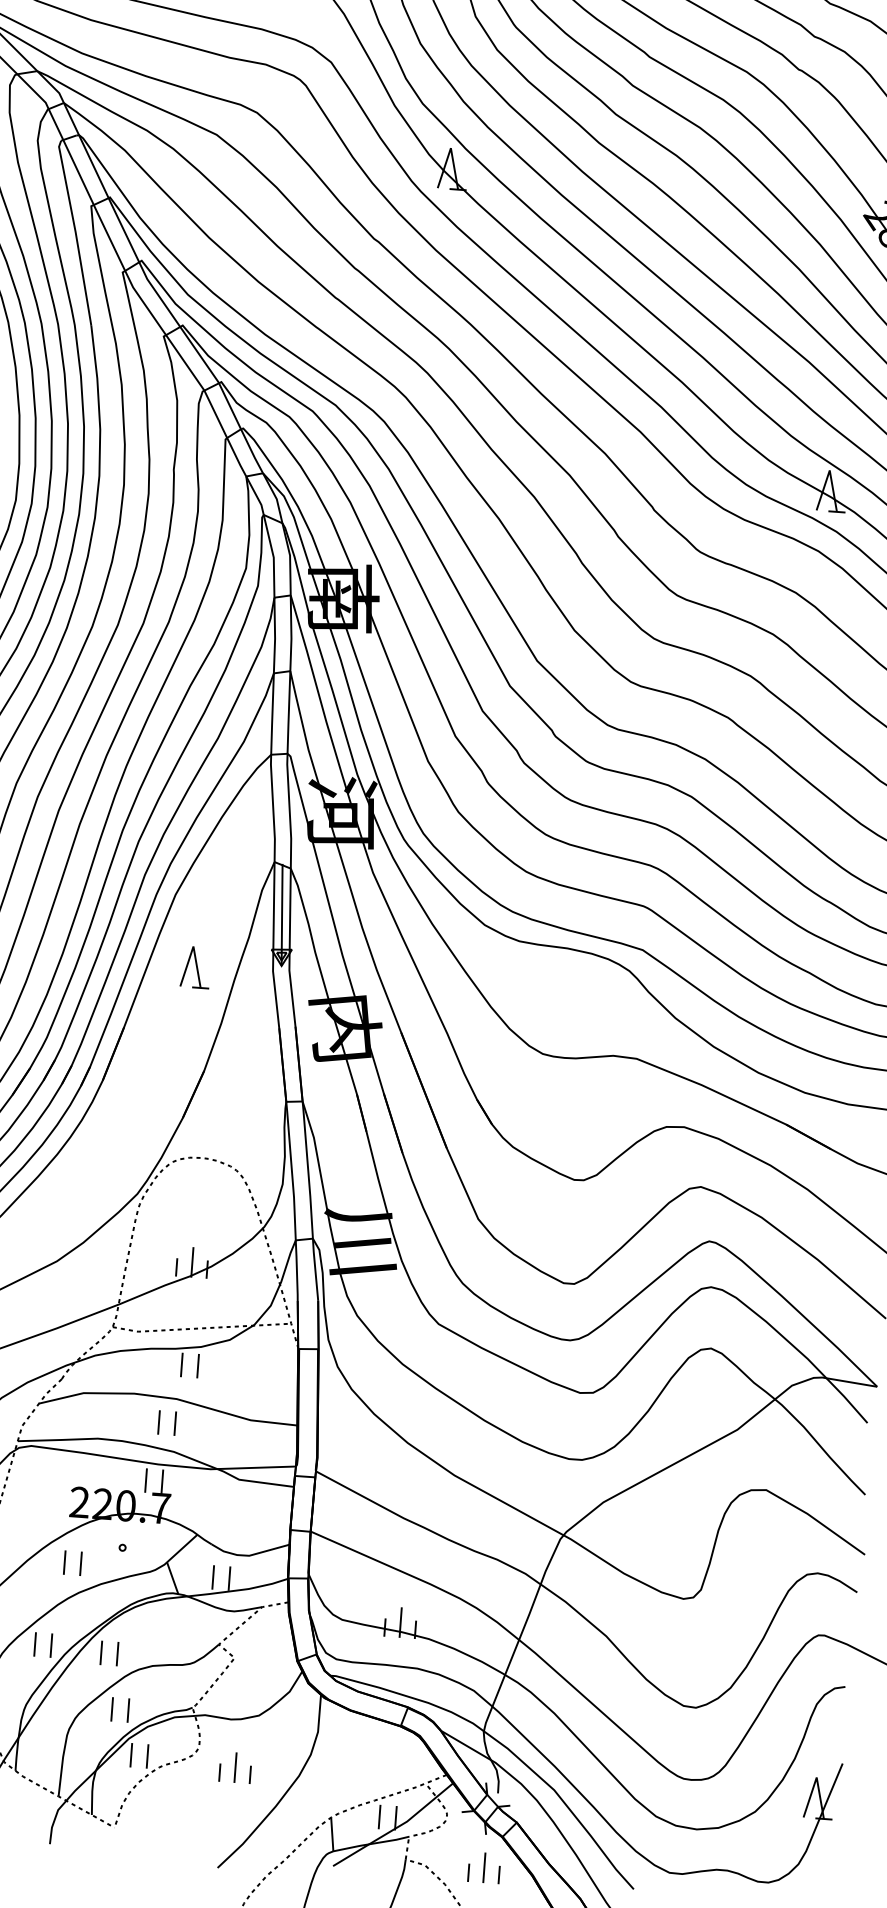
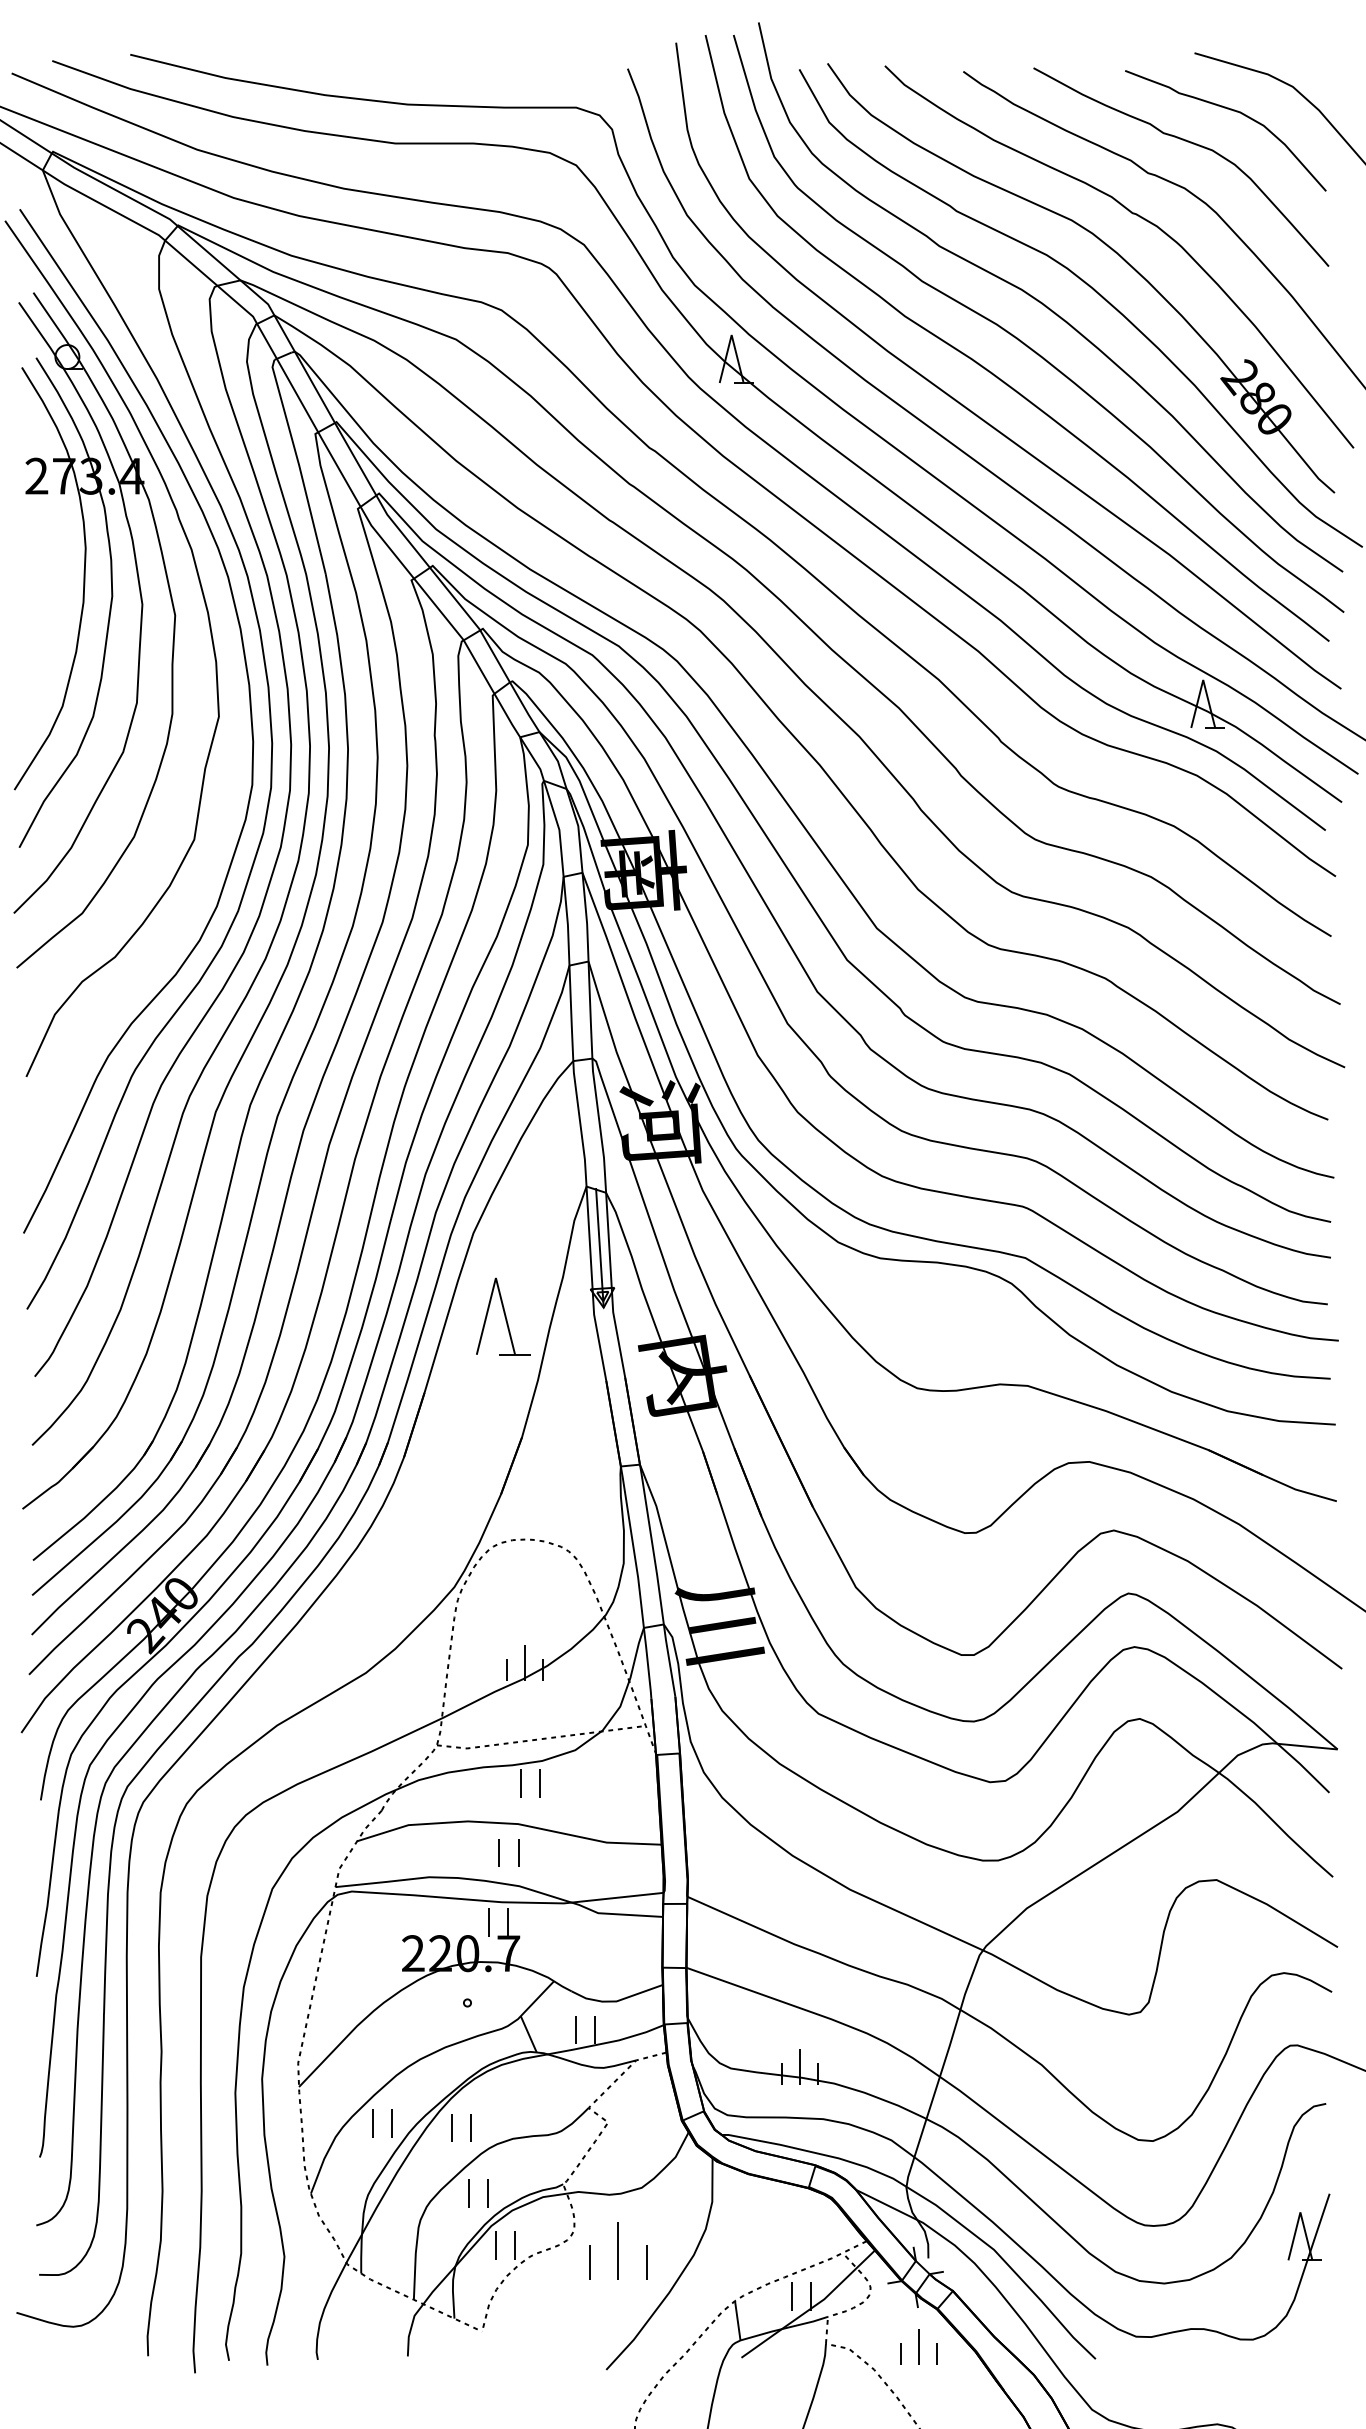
part: (195, 967) -> (503, 1316), size x1.6
part: (65, 1562) -> (401, 2025), removed
part: (235, 1767) -> (618, 2250), size x1.6

